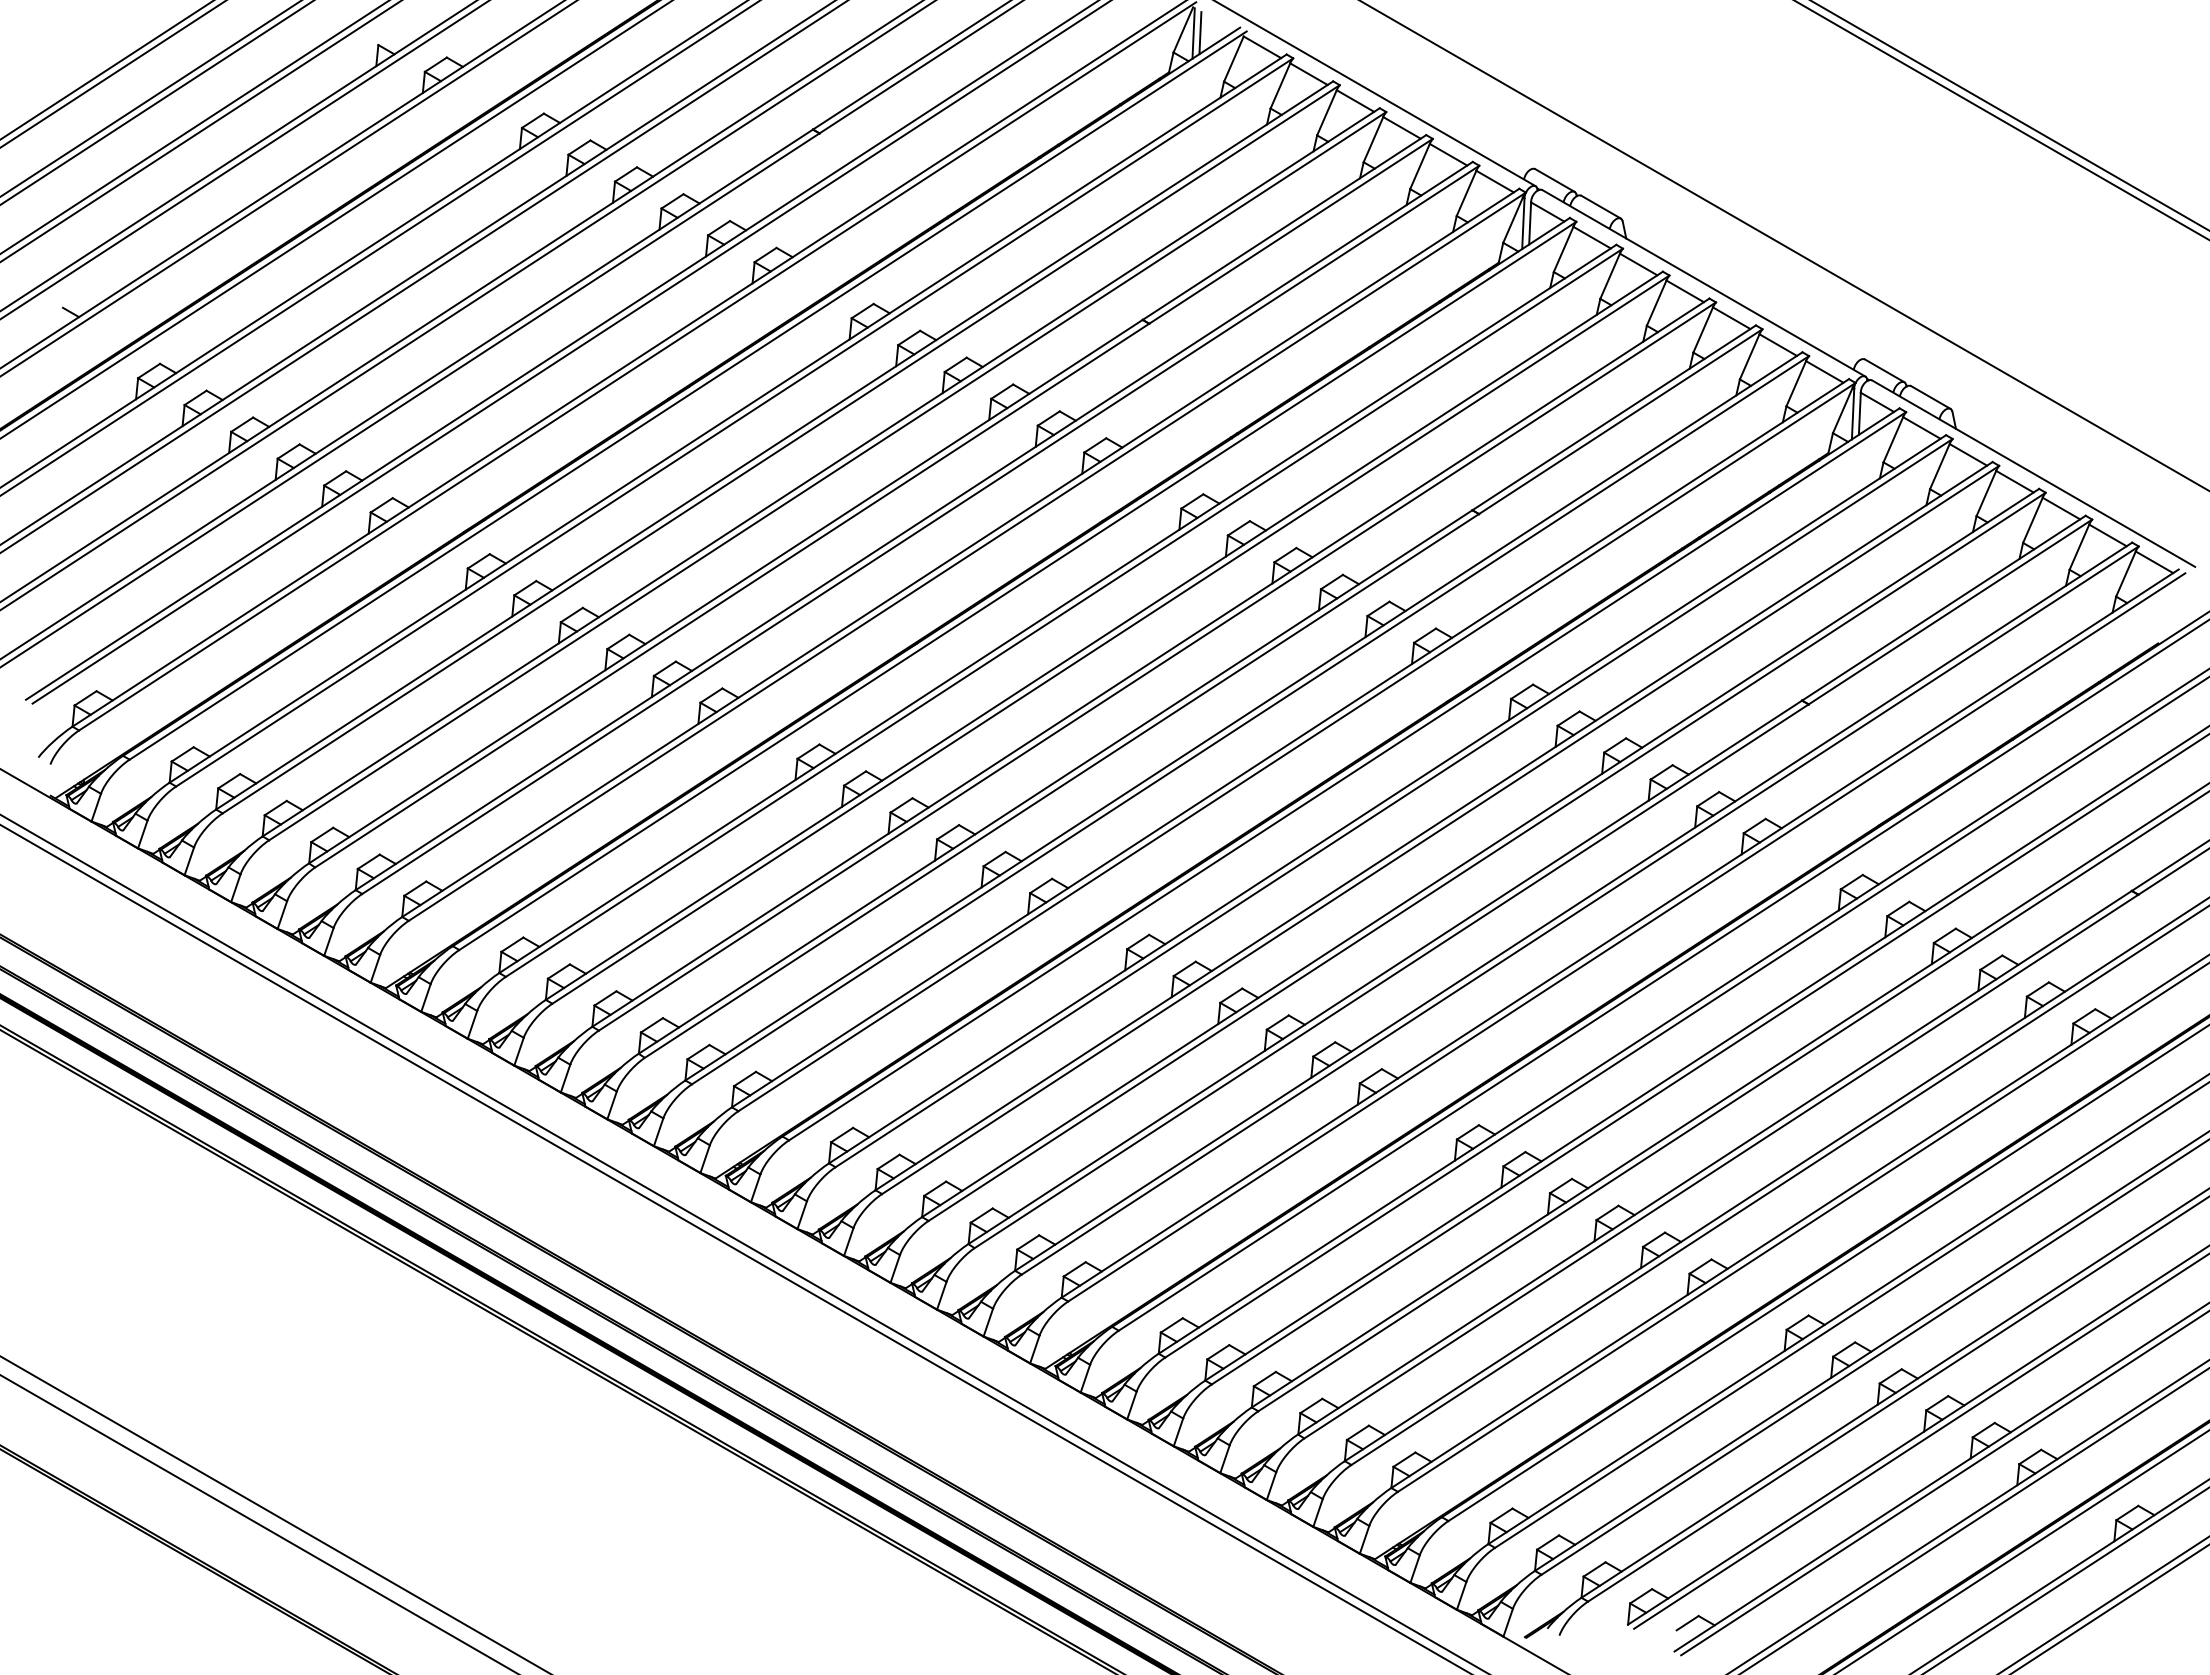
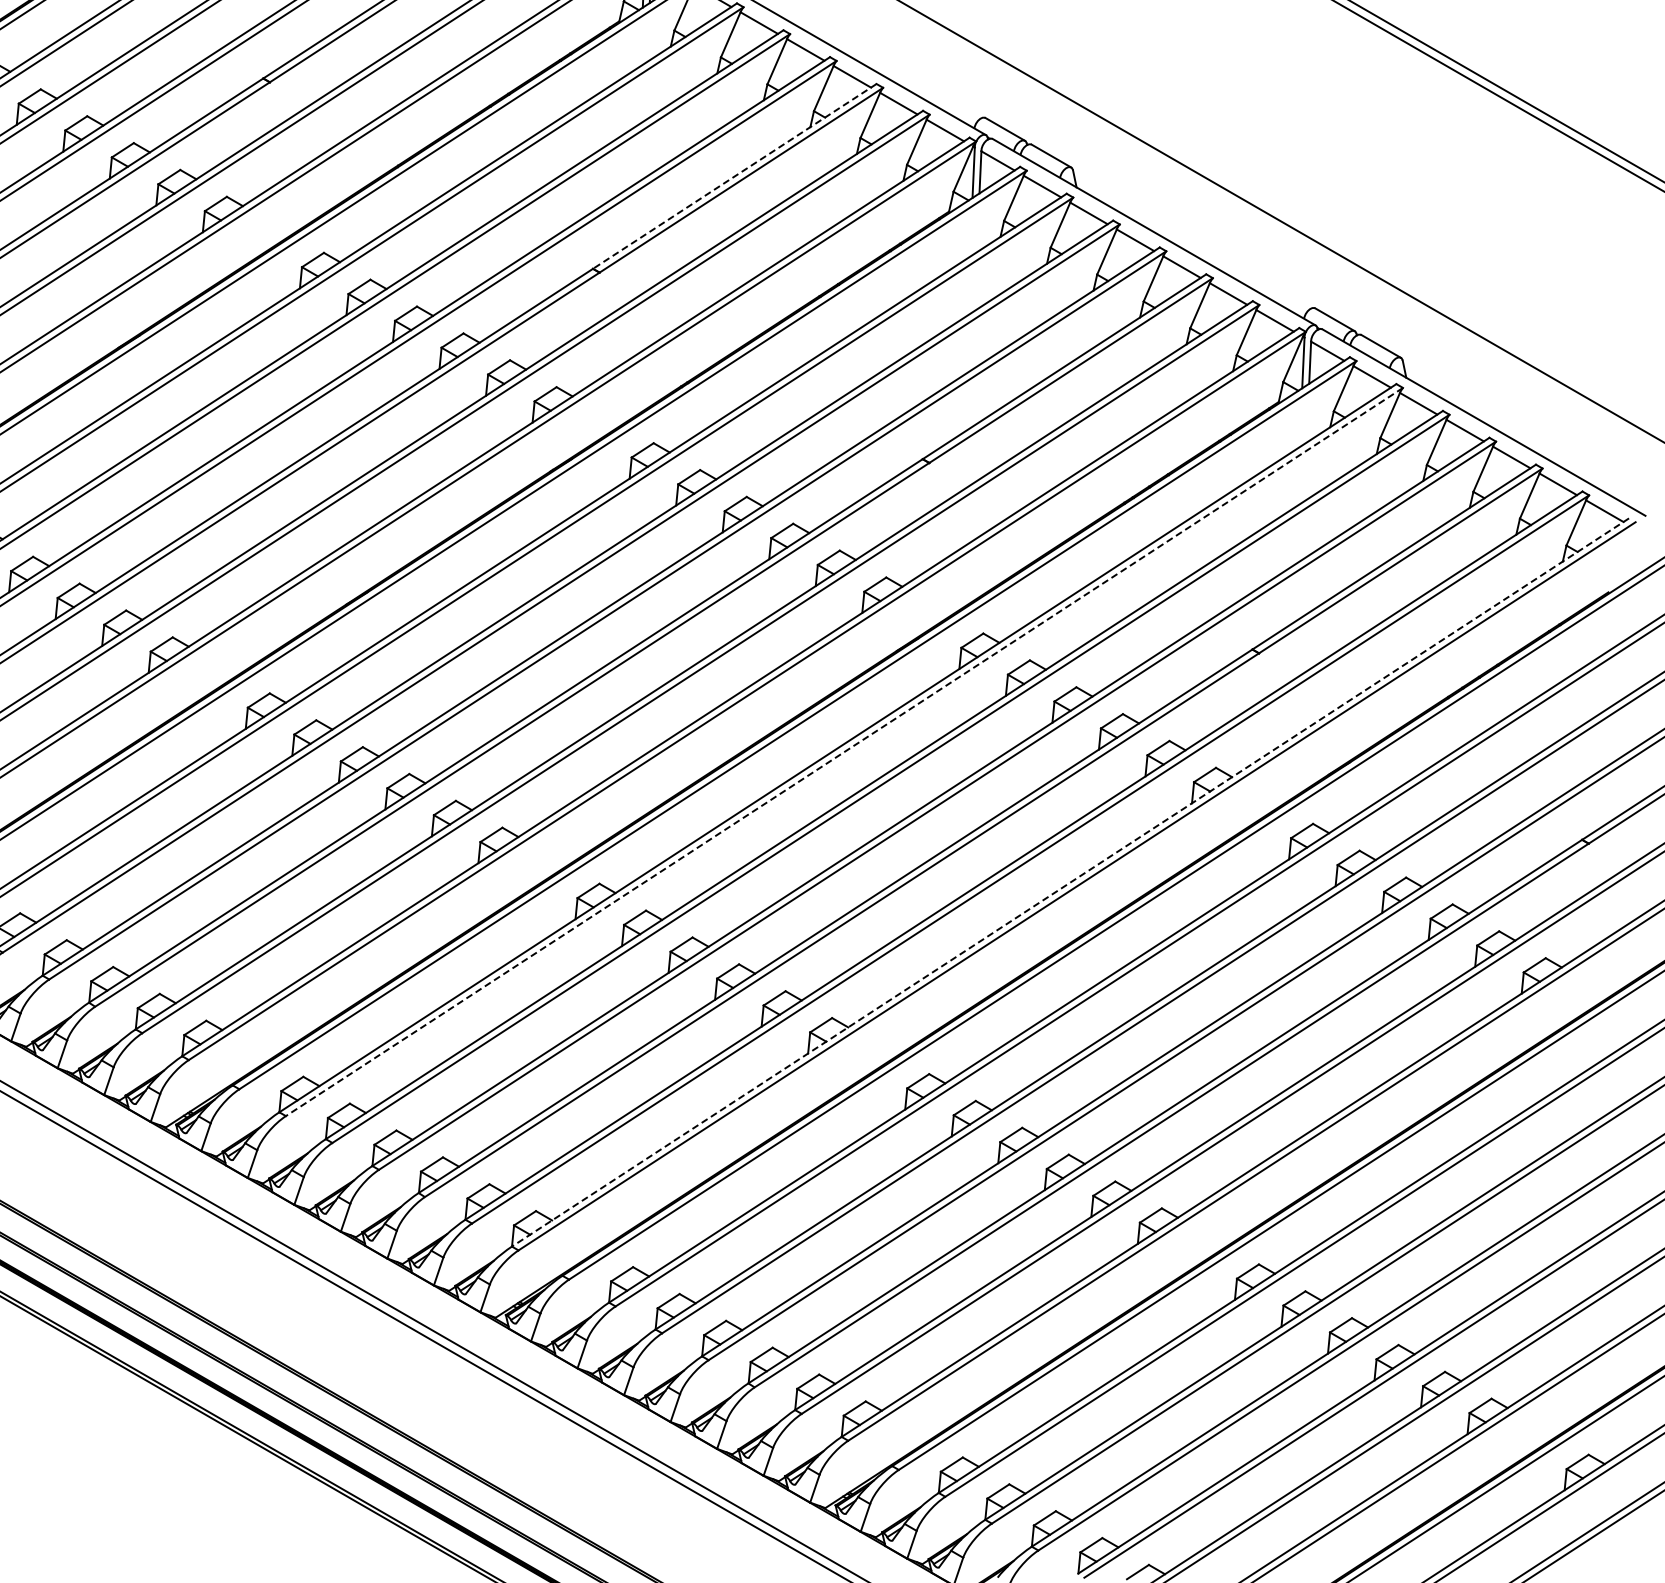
line: (1284, 227) -> (734, 176), solid -> dashed
line: (1394, 803) -> (844, 752), solid -> dashed
line: (1620, 933) -> (1070, 882), solid -> dashed

